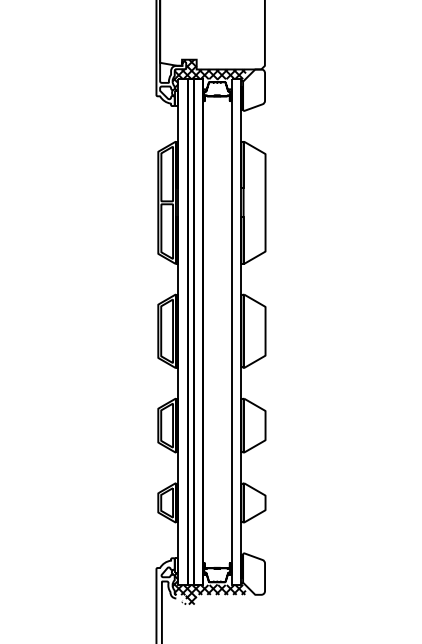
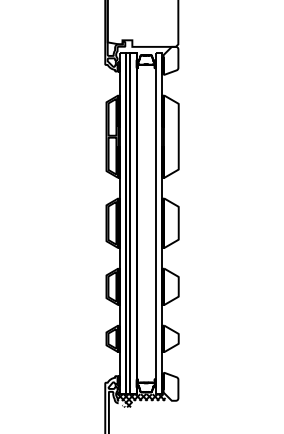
hatch: (208, 77) -> (140, 52), removed

